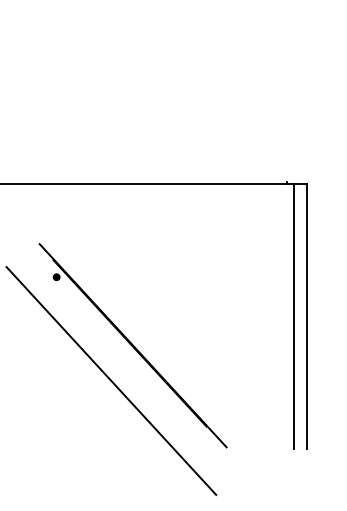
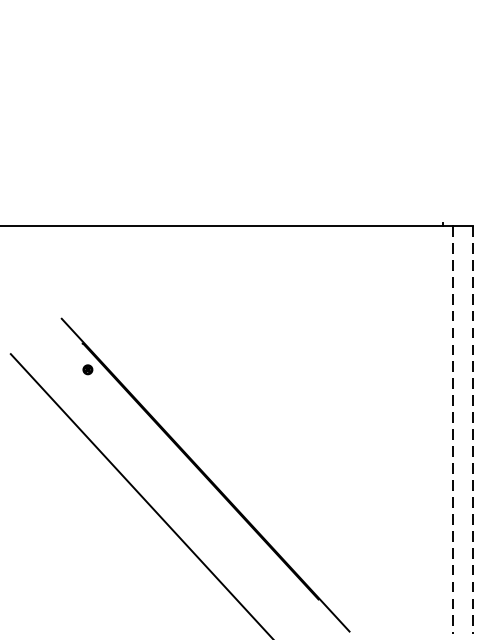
line: (293, 316) -> (452, 430), solid -> dashed
line: (307, 316) -> (474, 430), solid -> dashed

